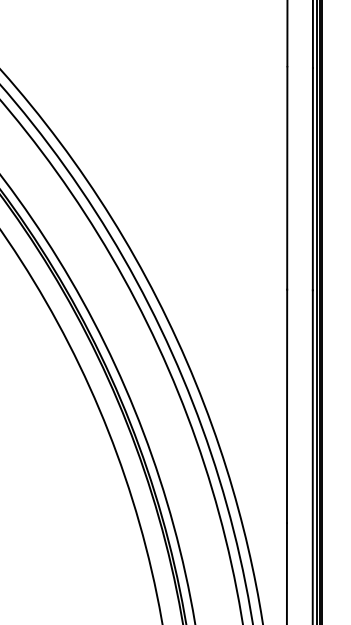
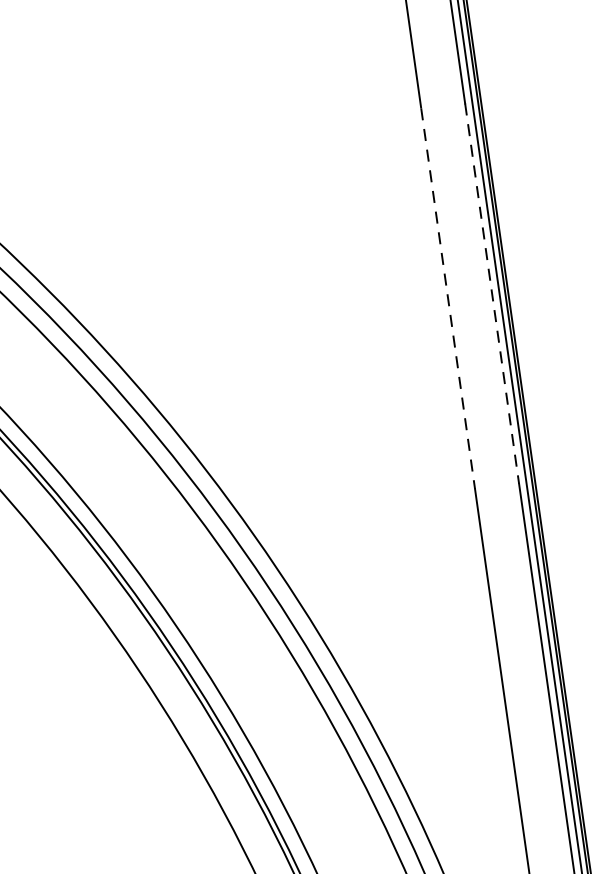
line: (287, 178) -> (448, 298), solid -> dashed
line: (312, 179) -> (491, 294), solid -> dashed

